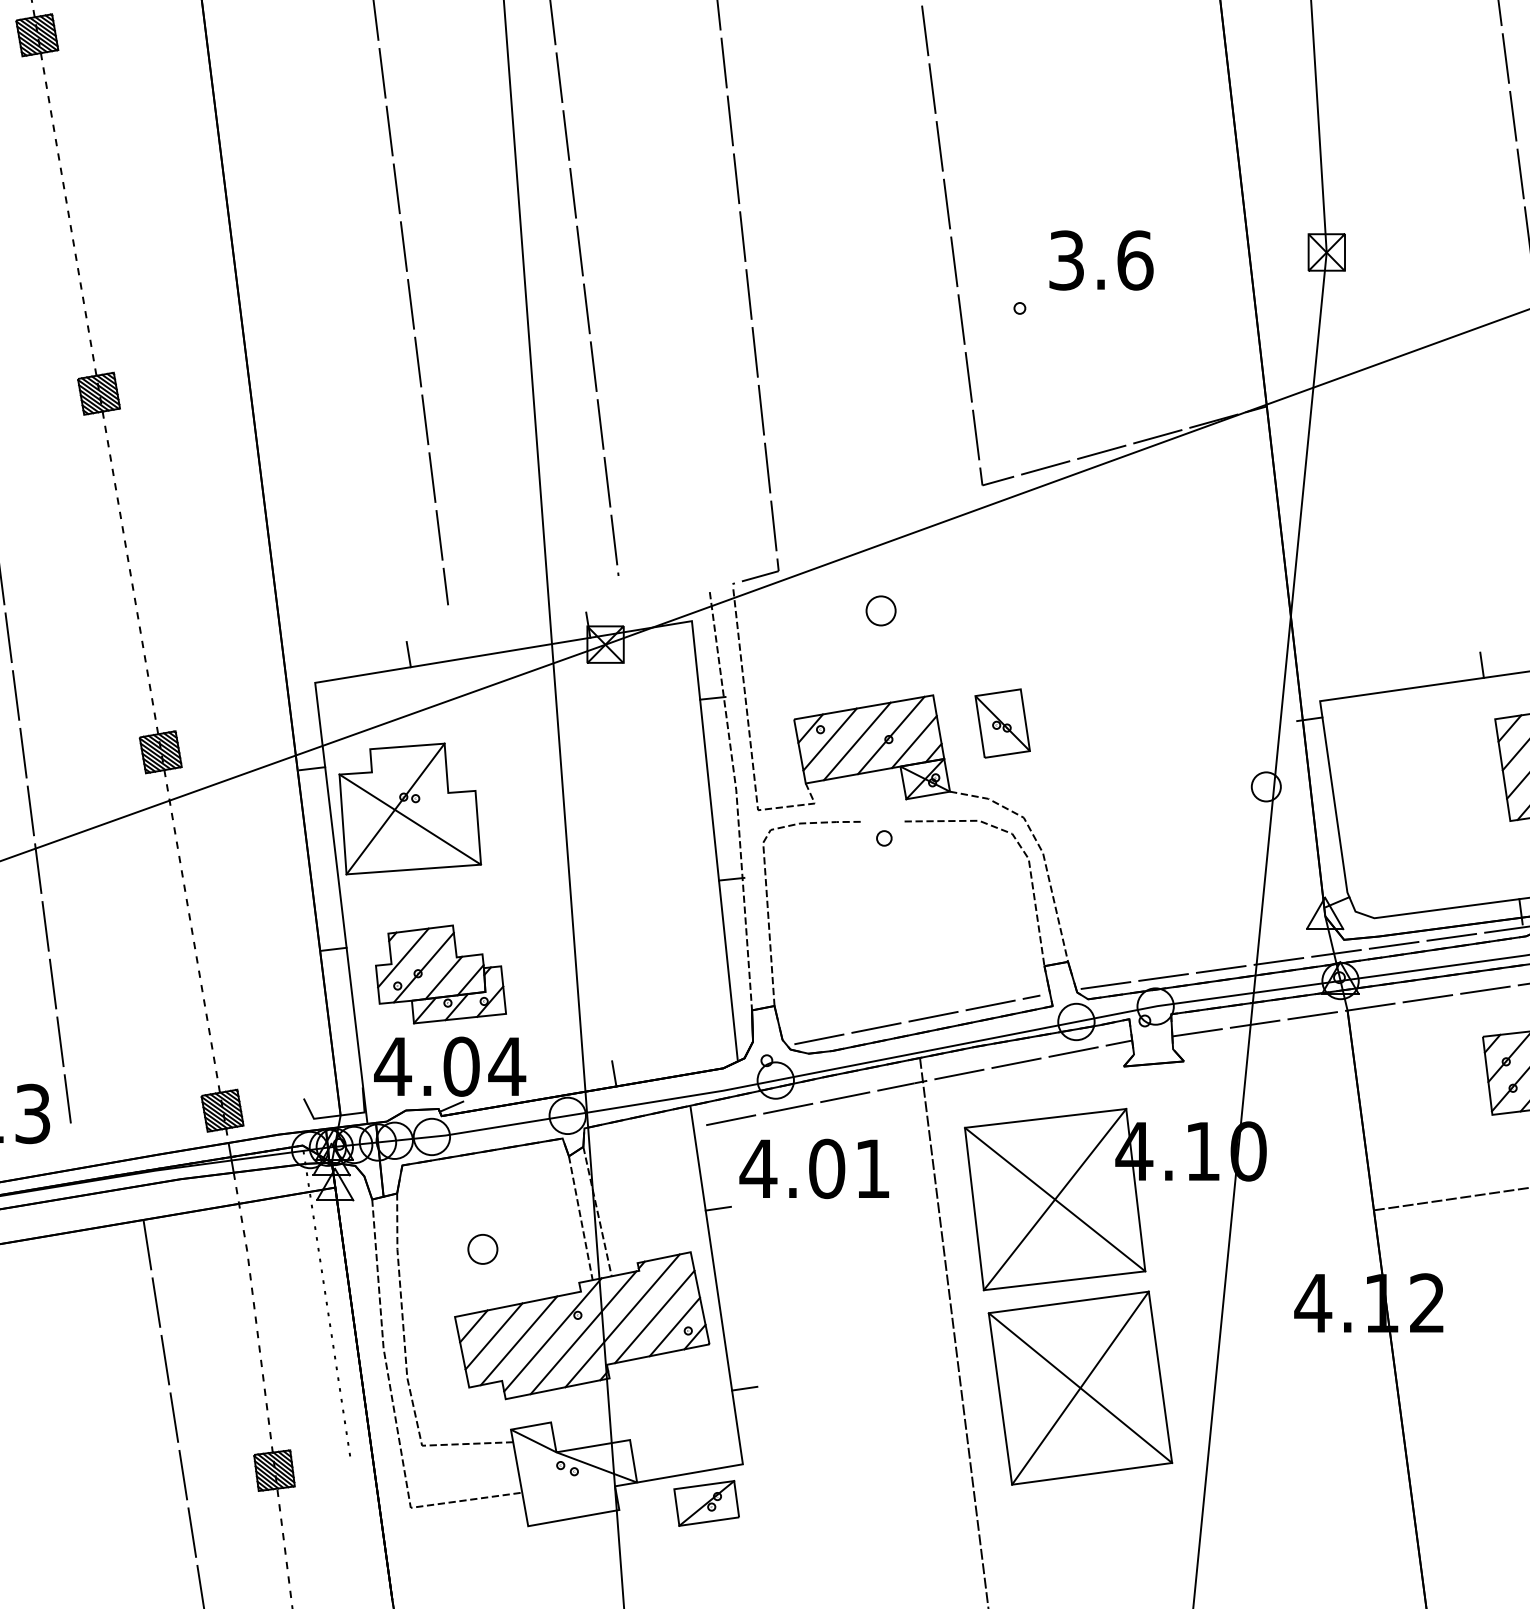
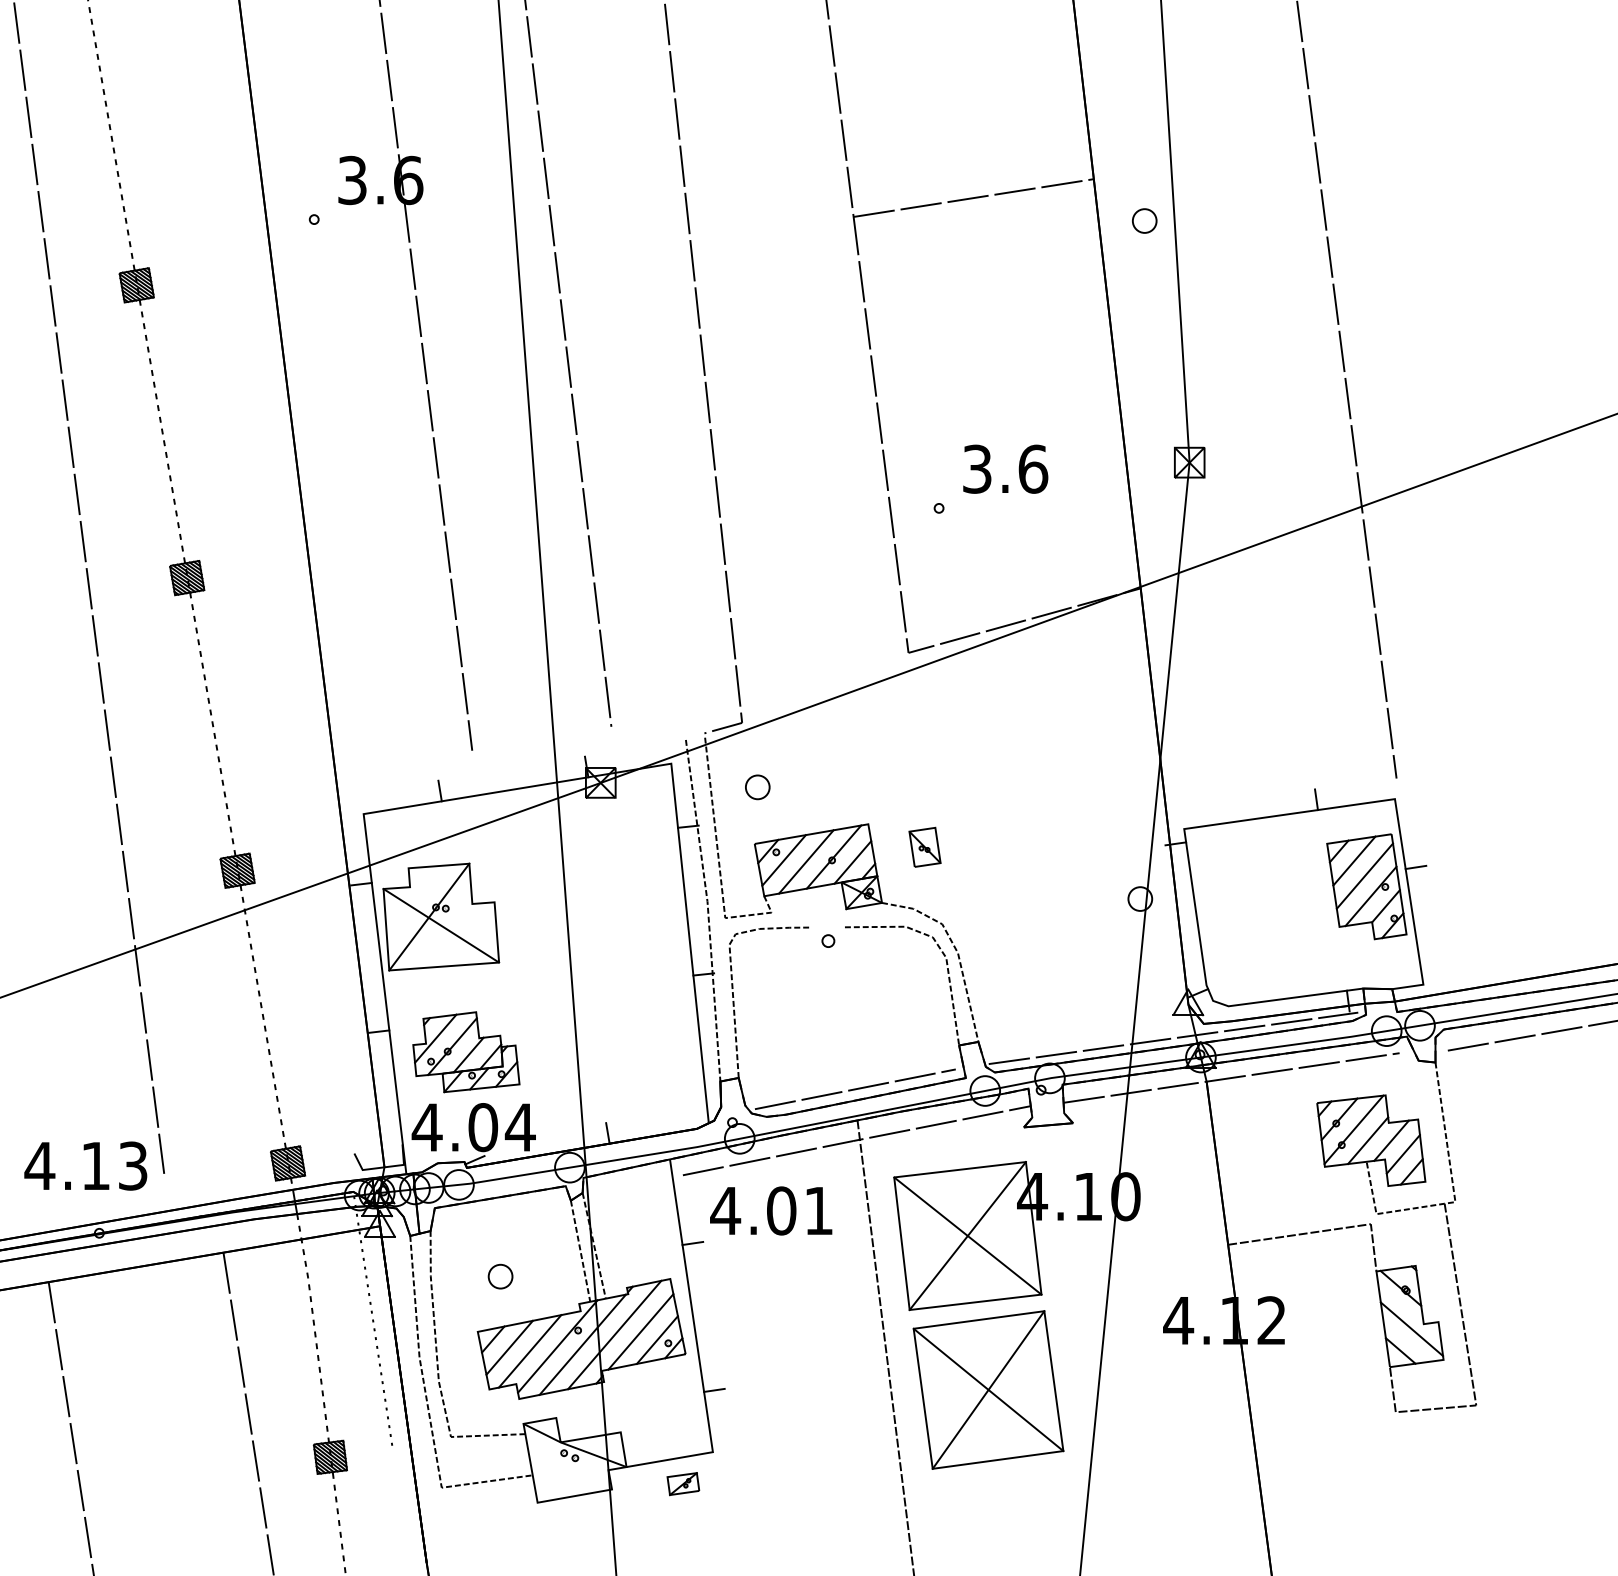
part: (880, 611) -> (757, 787), moved
part: (1002, 723) -> (924, 847), size x0.7
part: (706, 1502) -> (683, 1483), size x0.6

